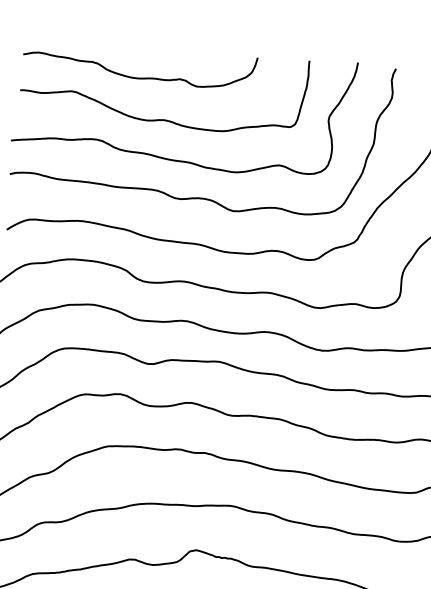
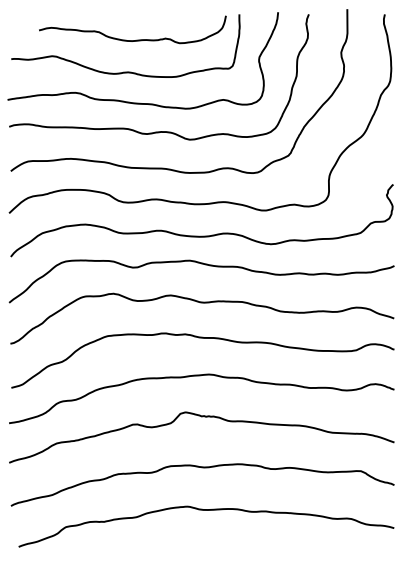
curve: (143, 76) -> (136, 39), moved

